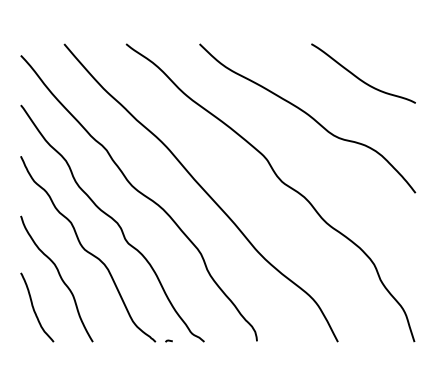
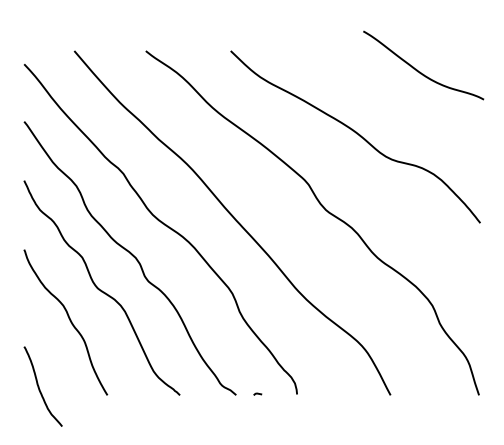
curve: (360, 78) -> (420, 71), moved
curve: (34, 307) -> (39, 386), moved
line: (168, 340) -> (257, 393), moved

